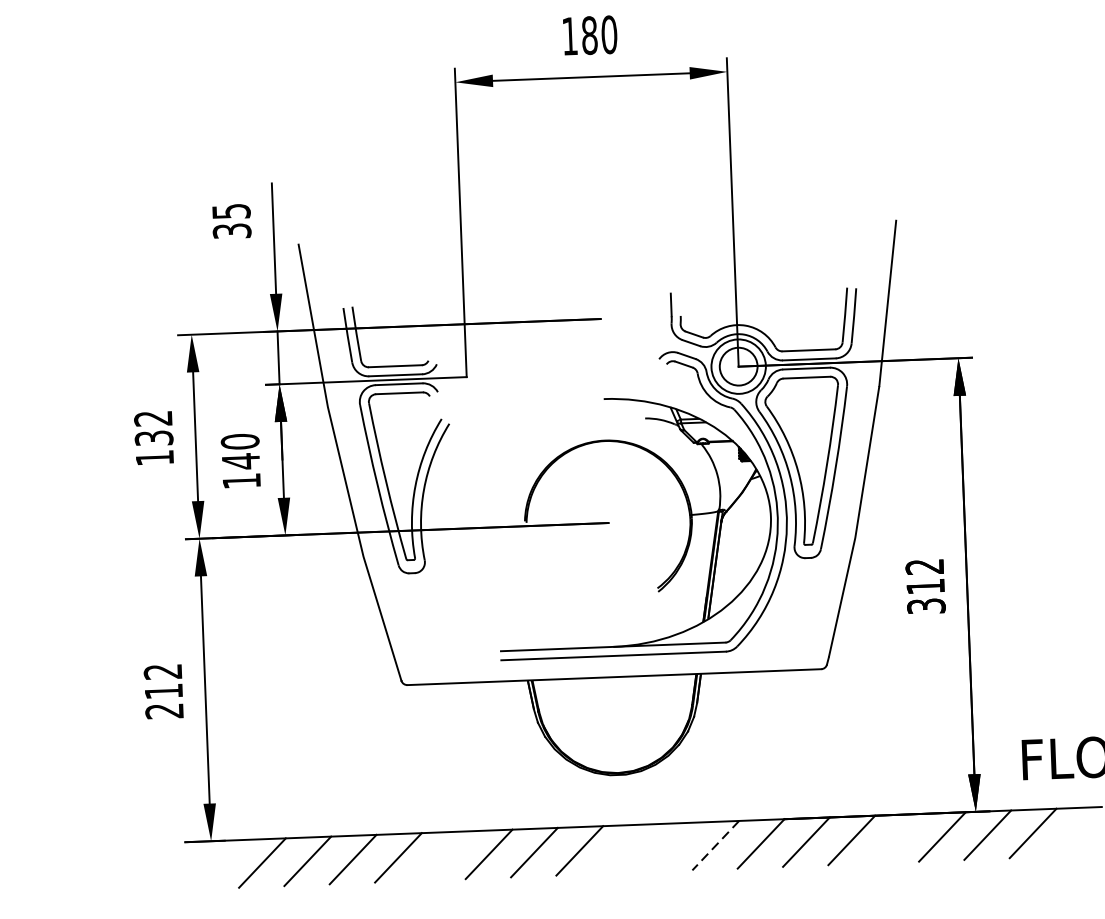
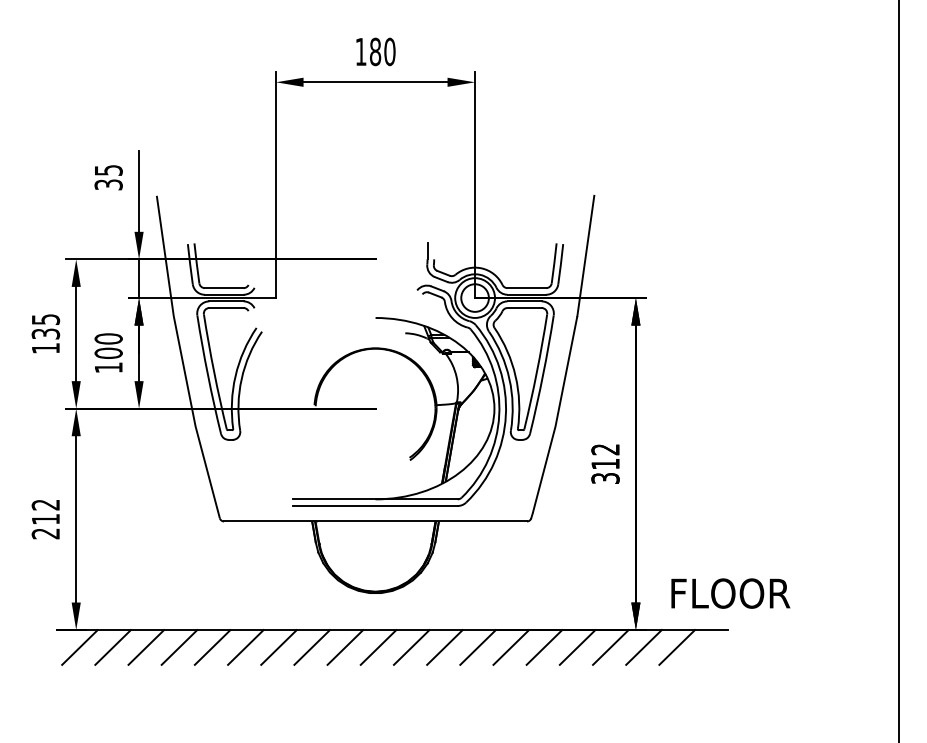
text: (152, 418) -> (45, 319), 132 -> 135
text: (240, 461) -> (108, 353), 140 -> 100
line: (896, 838) -> (577, 647), added
line: (715, 845) -> (444, 647), dashed -> solid
line: (670, 847) -> (411, 647), added
line: (625, 849) -> (378, 647), added
line: (443, 856) -> (245, 647), added
line: (216, 864) -> (79, 647), added

